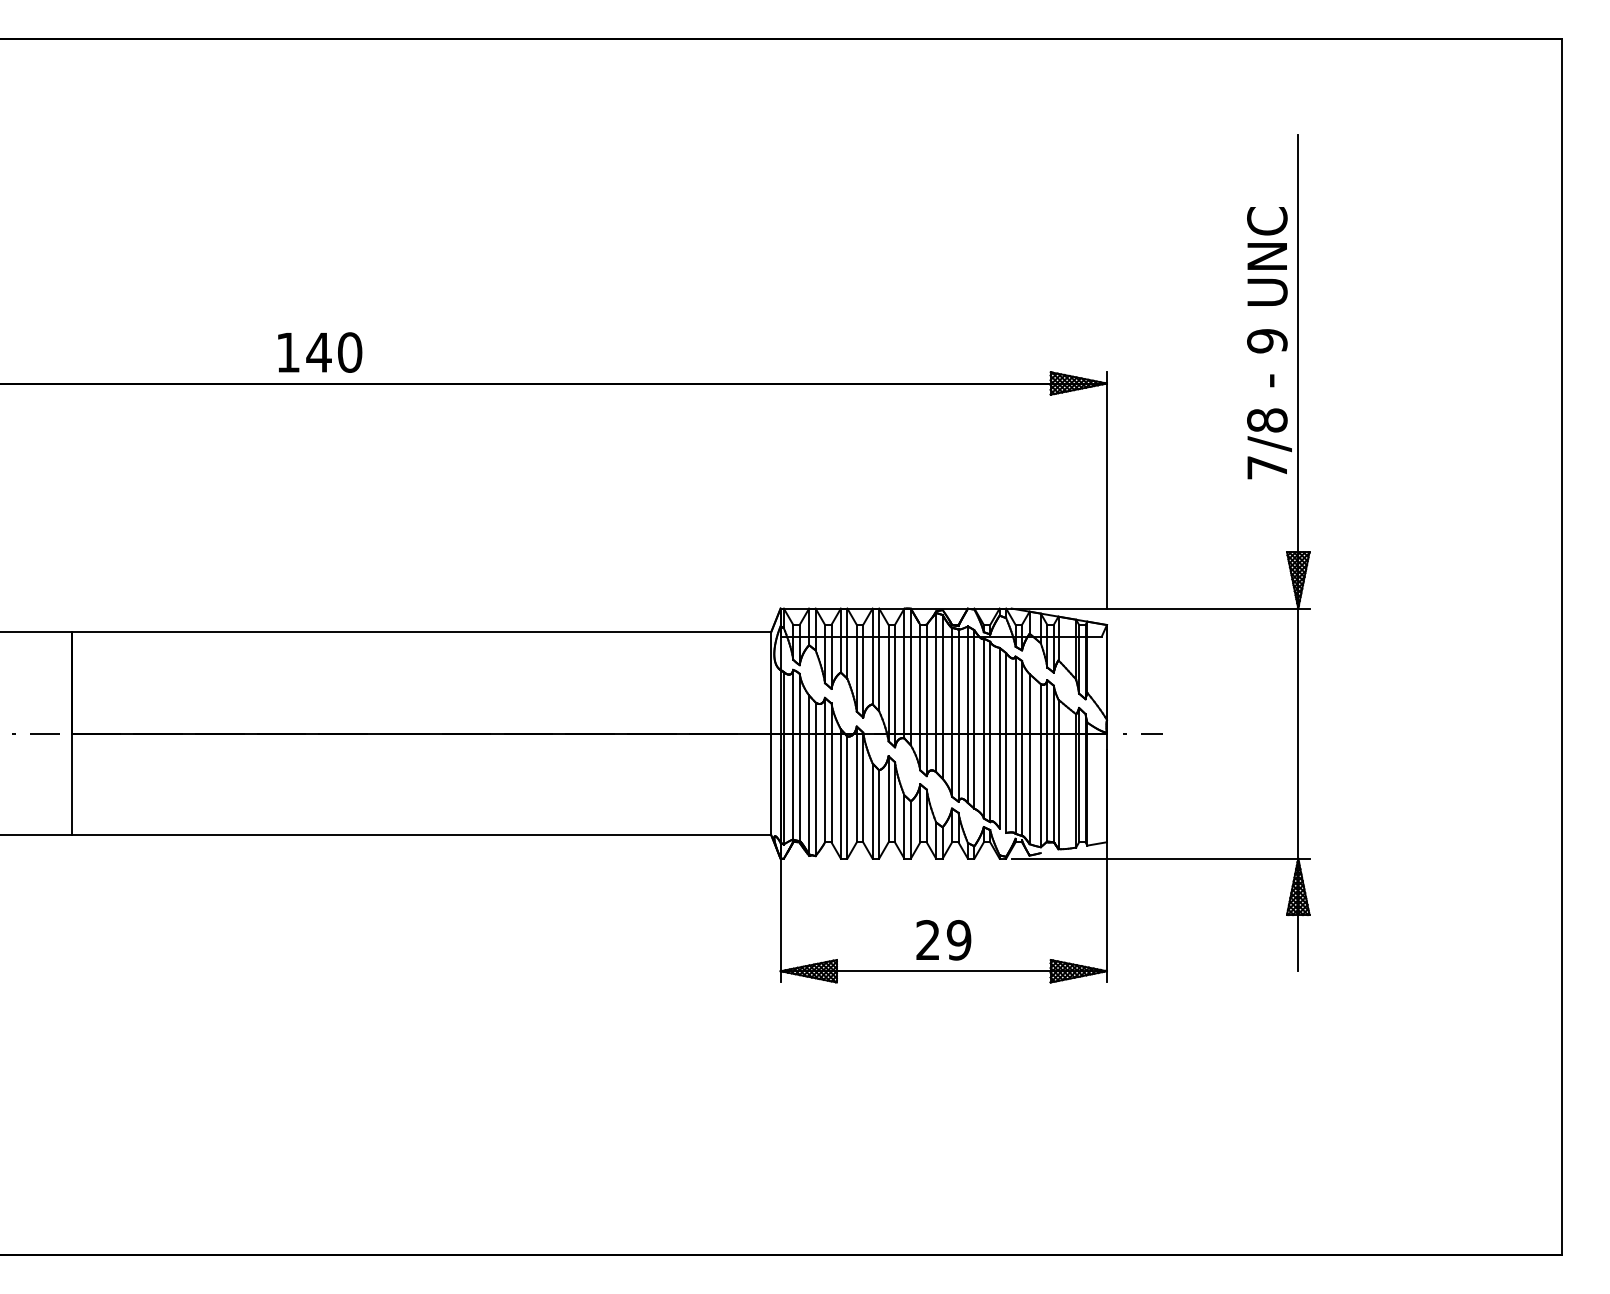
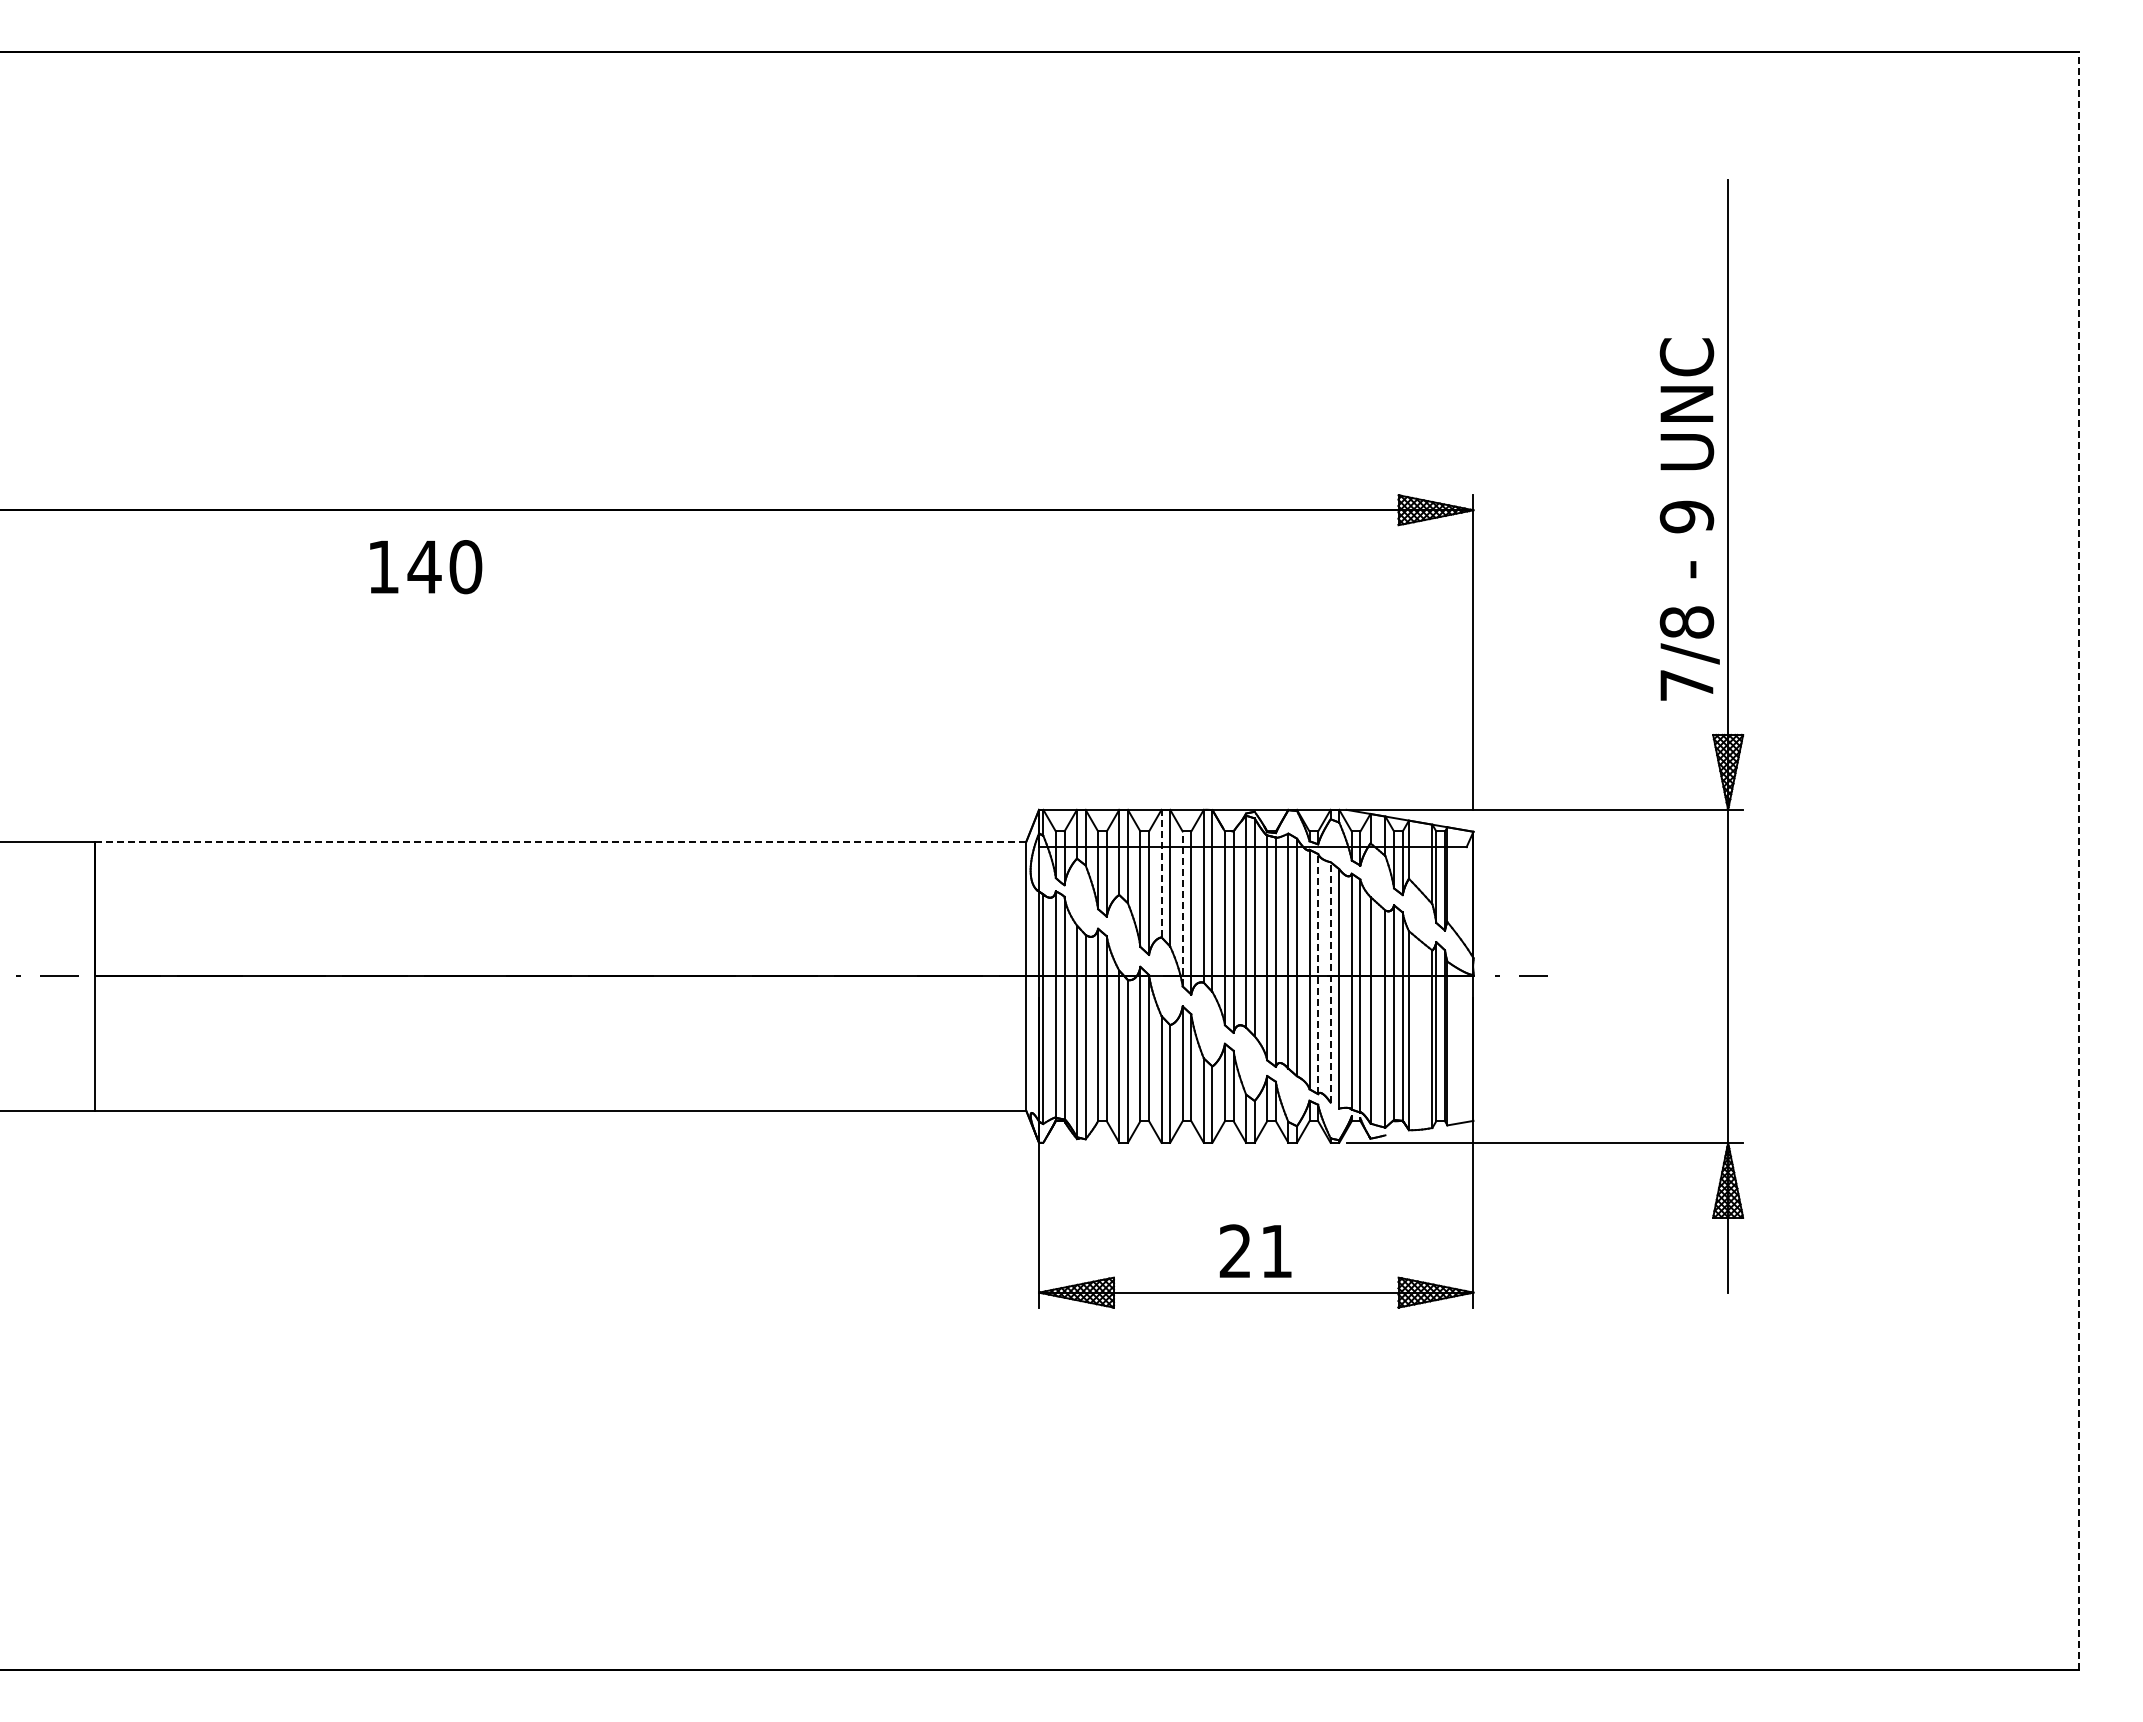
text: (1269, 343) -> (1689, 519), moved
text: (320, 352) -> (426, 567), moved
line: (421, 632) -> (560, 841), solid -> dashed
line: (1561, 646) -> (2078, 860), solid -> dashed
line: (872, 656) -> (1161, 873), solid -> dashed
line: (888, 682) -> (1182, 908), solid -> dashed
line: (990, 731) -> (1318, 973), solid -> dashed
line: (999, 737) -> (1330, 981), solid -> dashed
text: (958, 940) -> (1276, 1251), 29 -> 21

